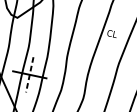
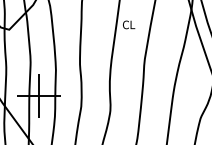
line: (29, 75) -> (38, 96), dashed -> solid

